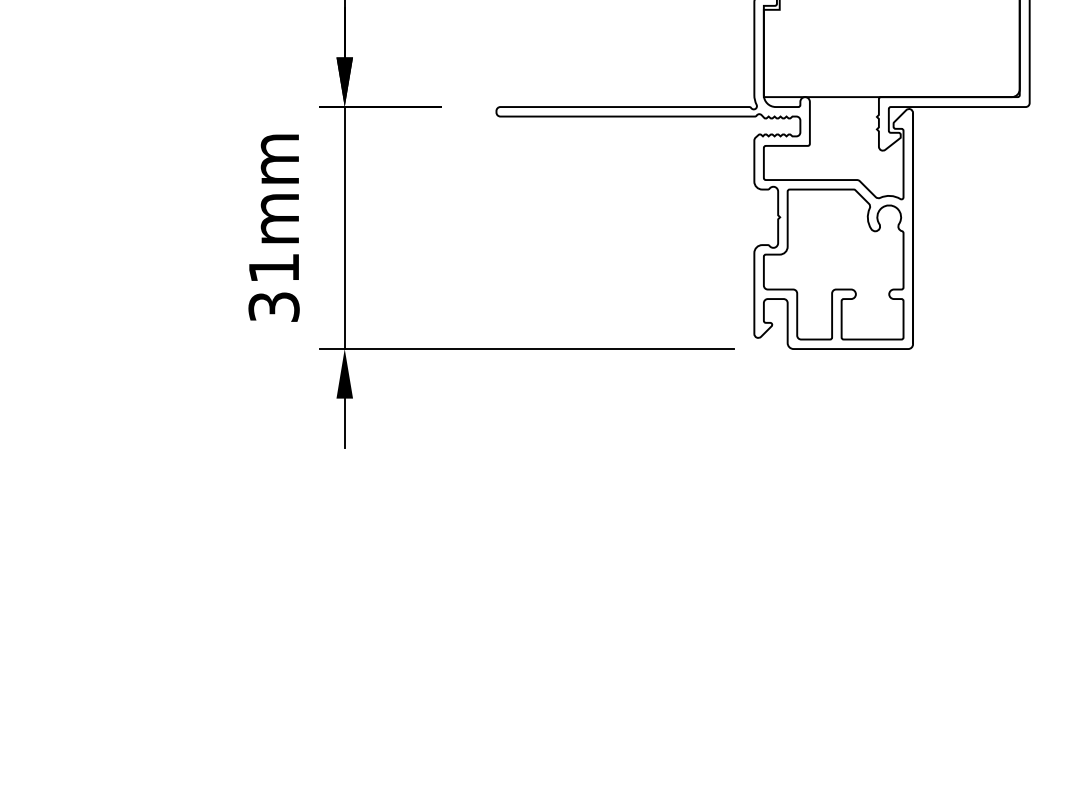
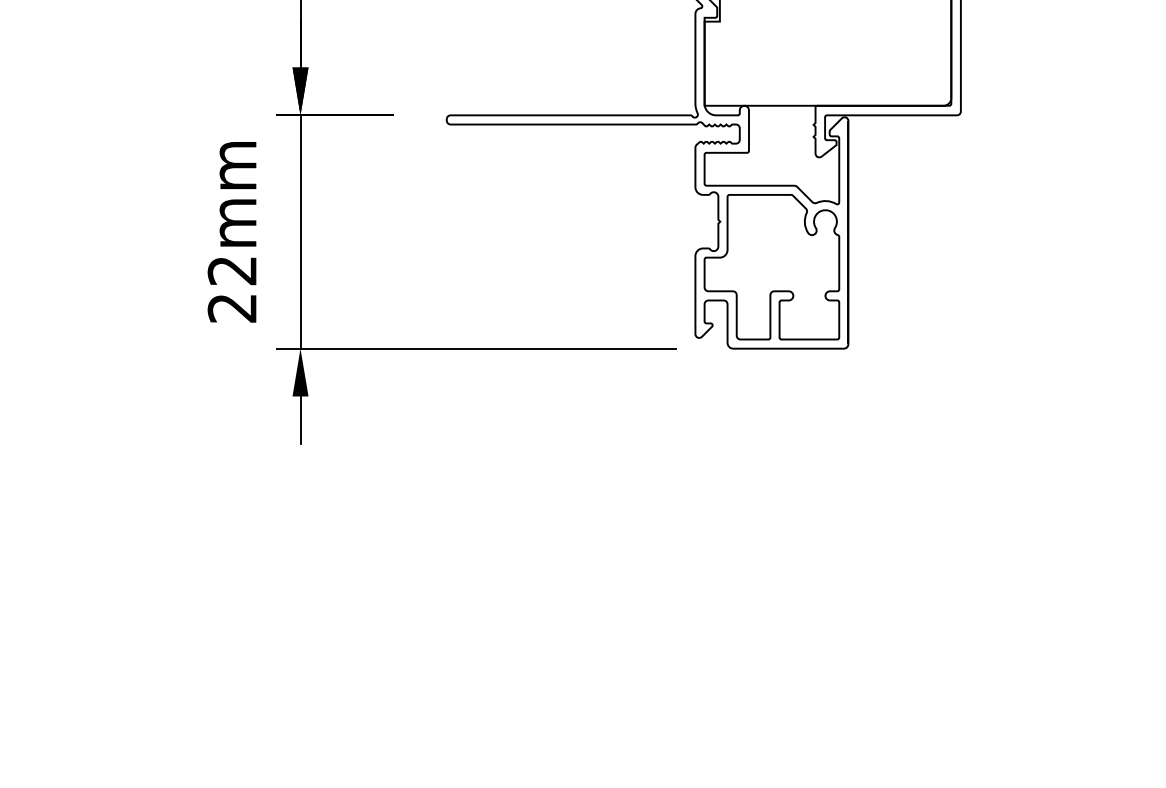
text: (274, 287) -> (232, 289), 31mm -> 22mm

